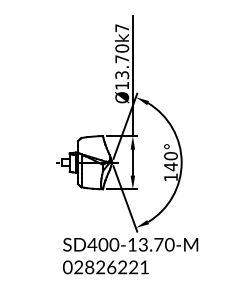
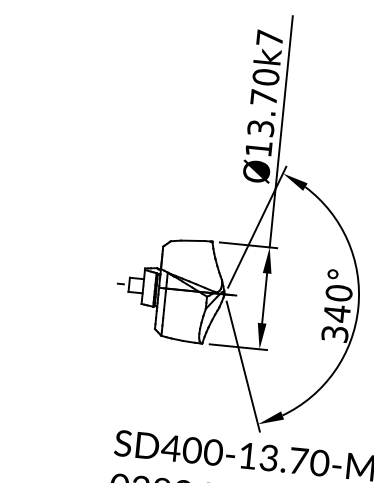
text: (170, 177) -> (334, 334), 140° -> 340°

